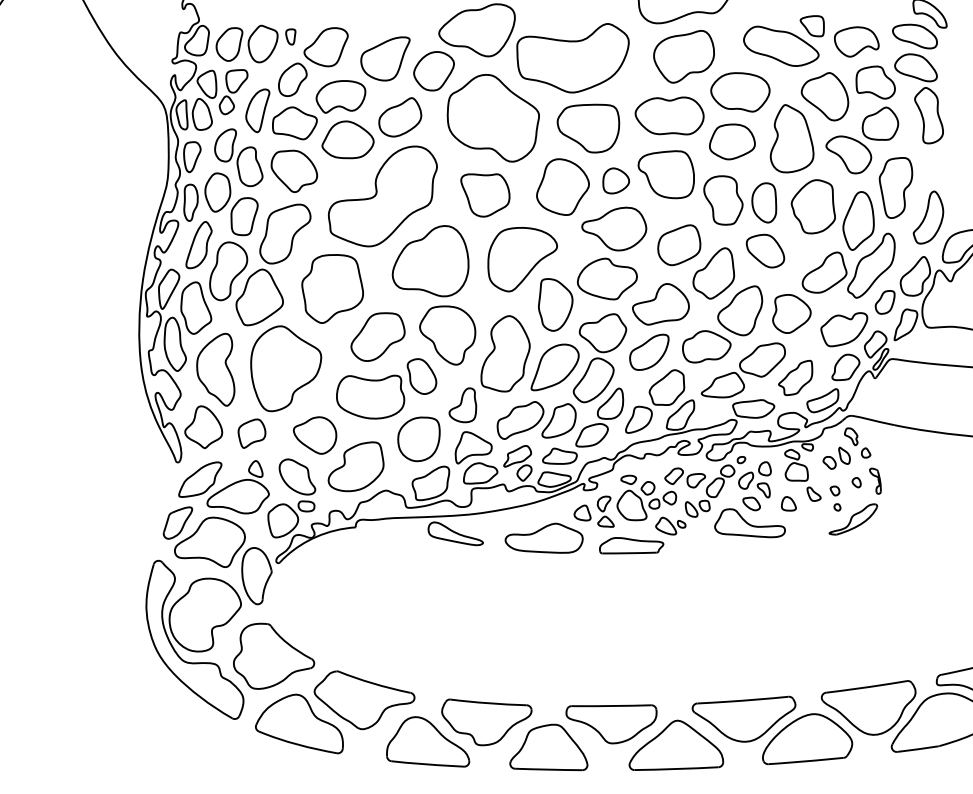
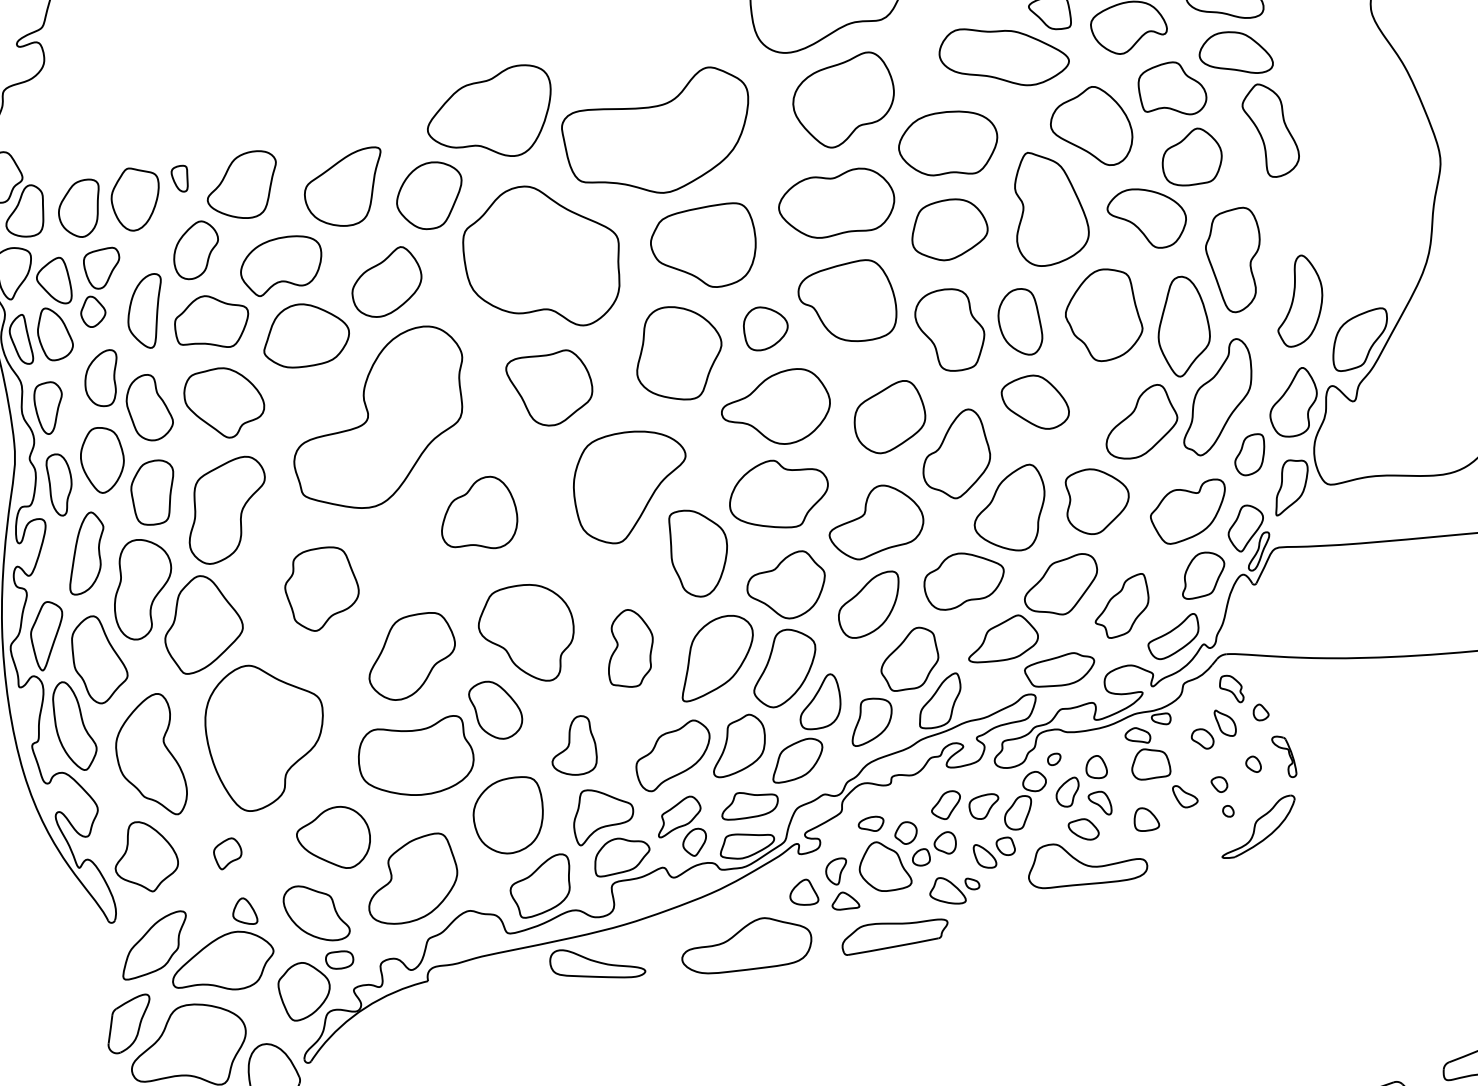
part: (430, 261) -> (477, 515), size x0.6
part: (332, 288) -> (321, 588), size x0.7
part: (505, 353) -> (629, 647), size x0.6
part: (251, 433) -> (227, 853), size x0.6

